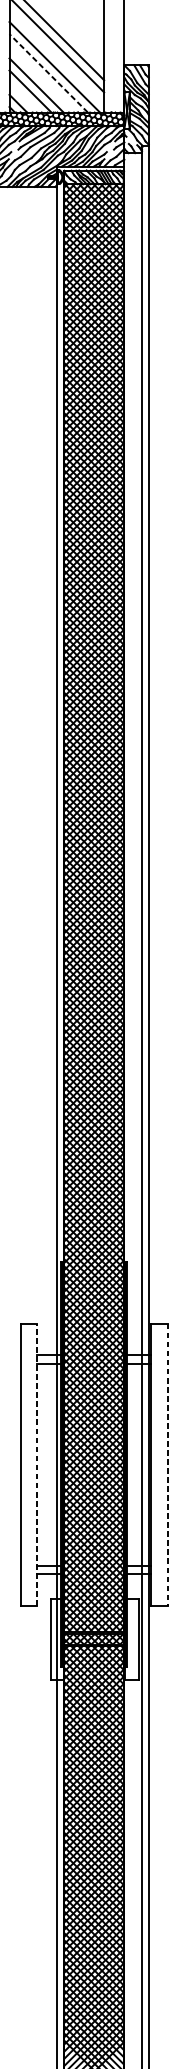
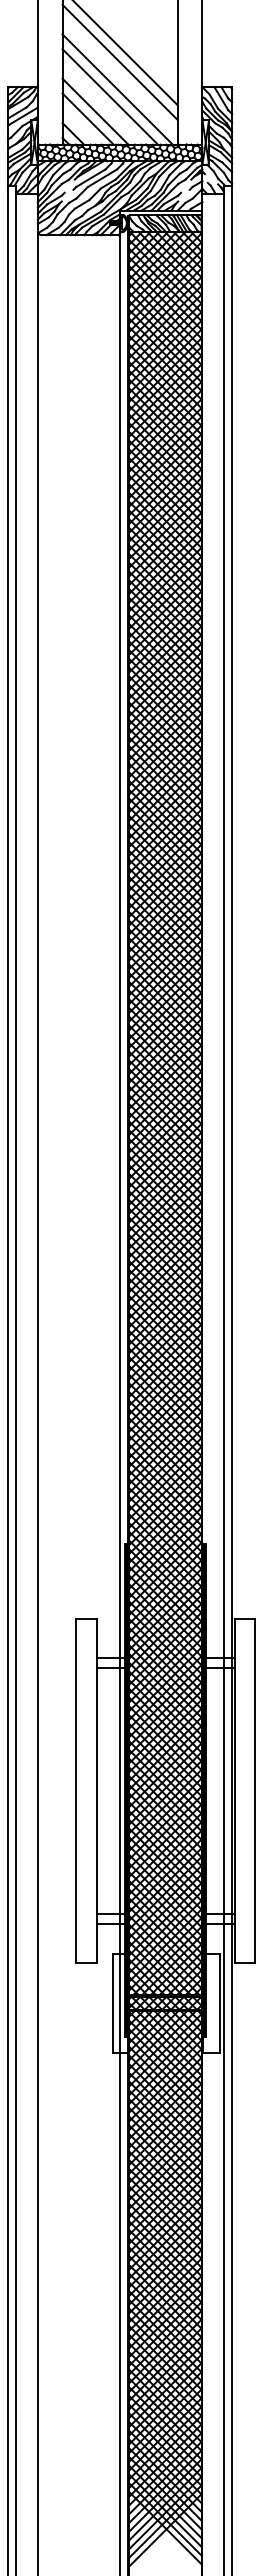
line: (48, 72) -> (109, 96), dashed -> solid
line: (37, 1464) -> (96, 1790), dashed -> solid
line: (167, 1464) -> (255, 1790), dashed -> solid

